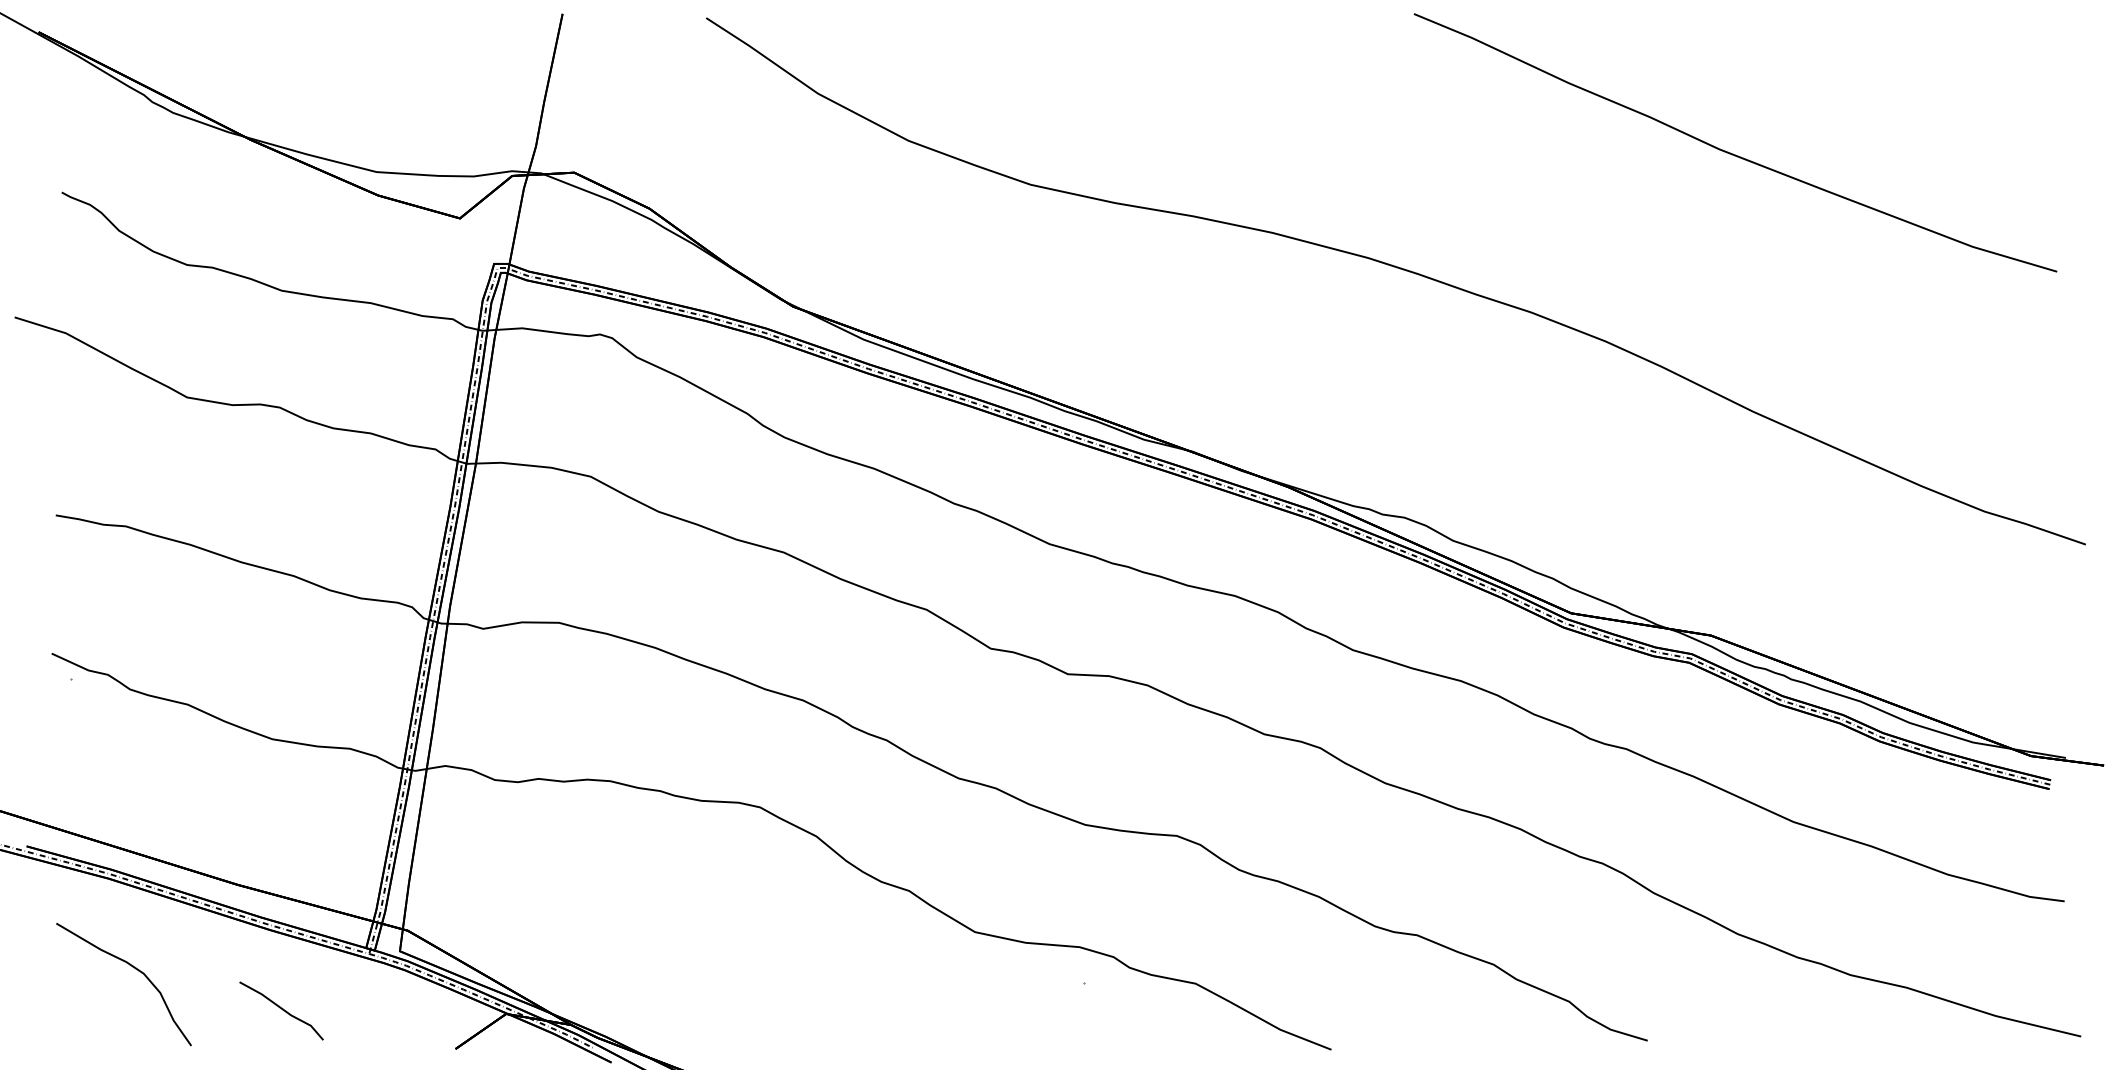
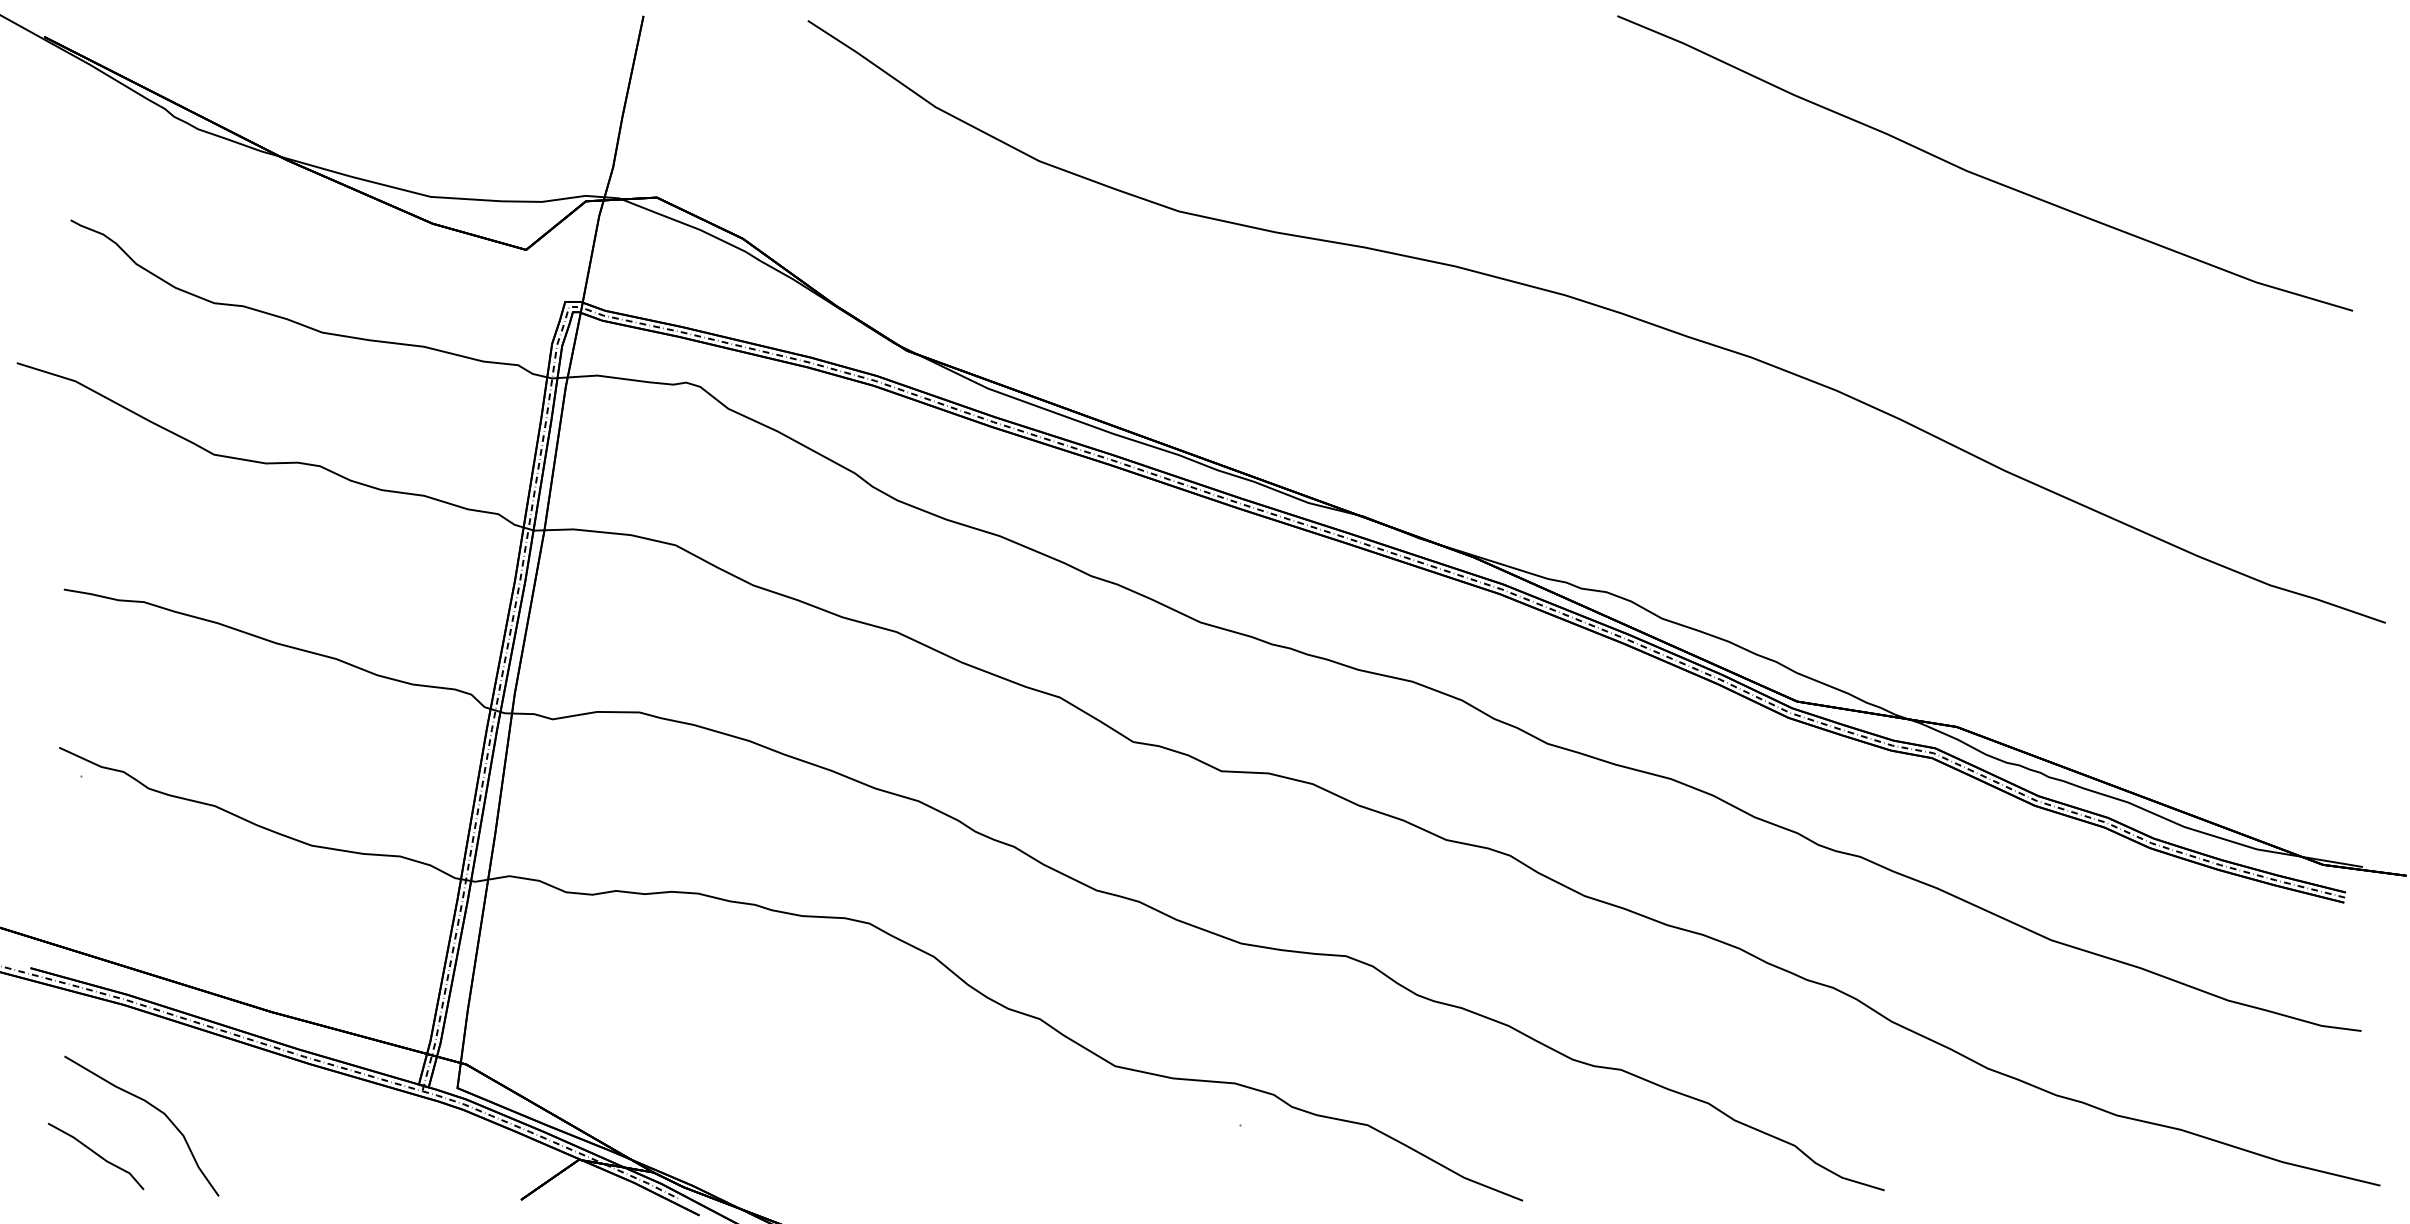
line: (281, 1009) -> (95, 1154), moved

